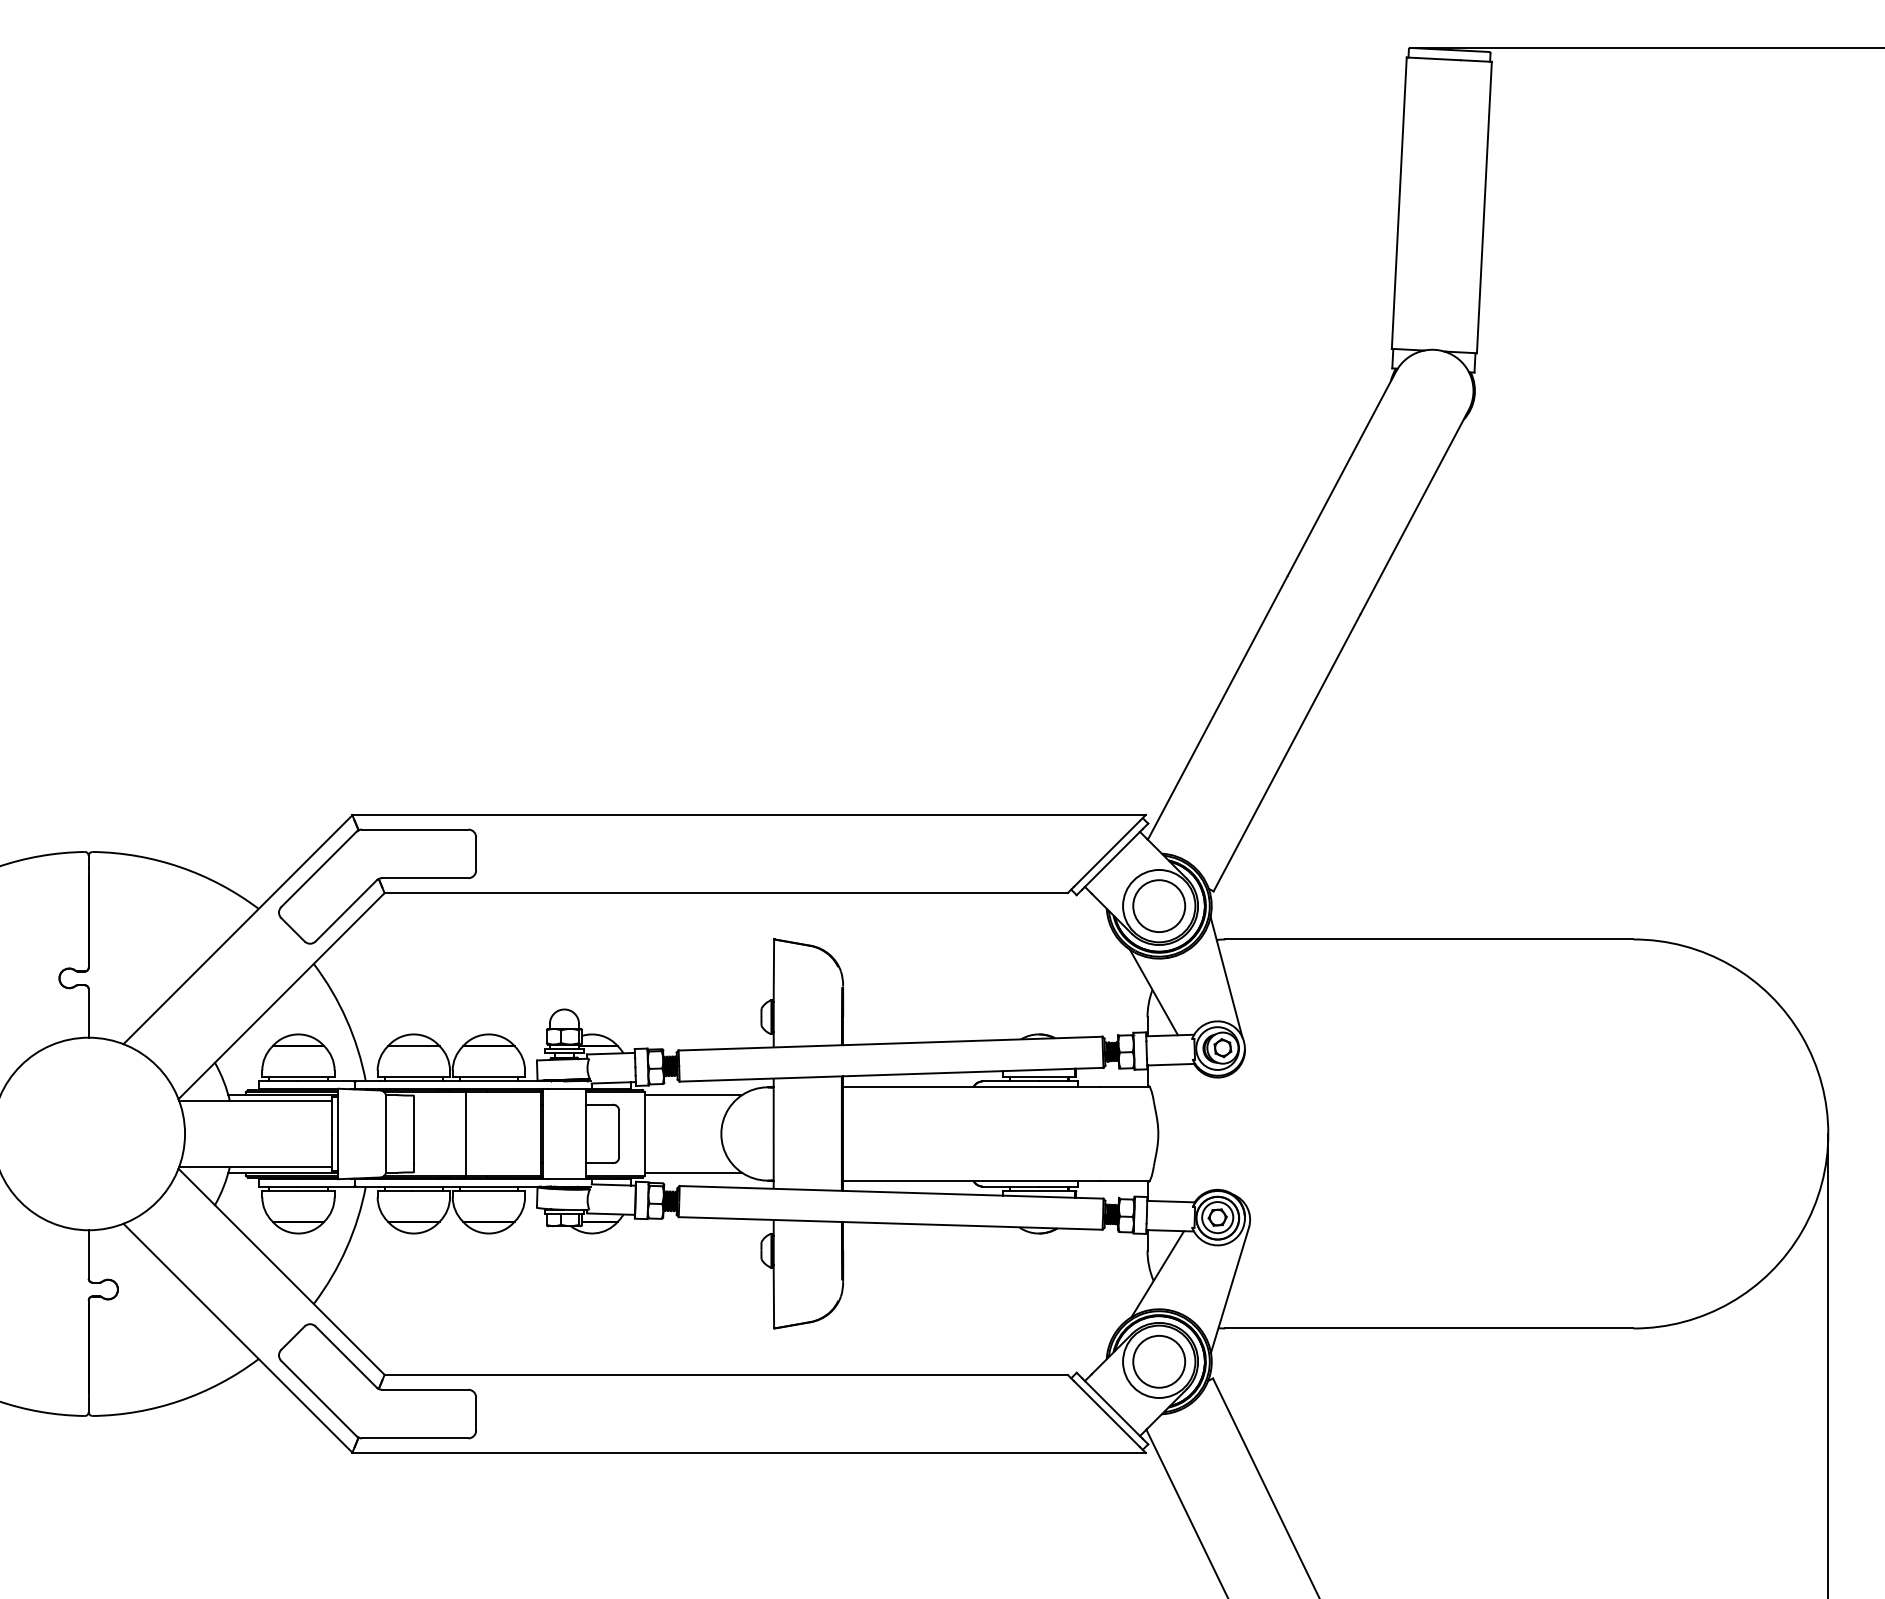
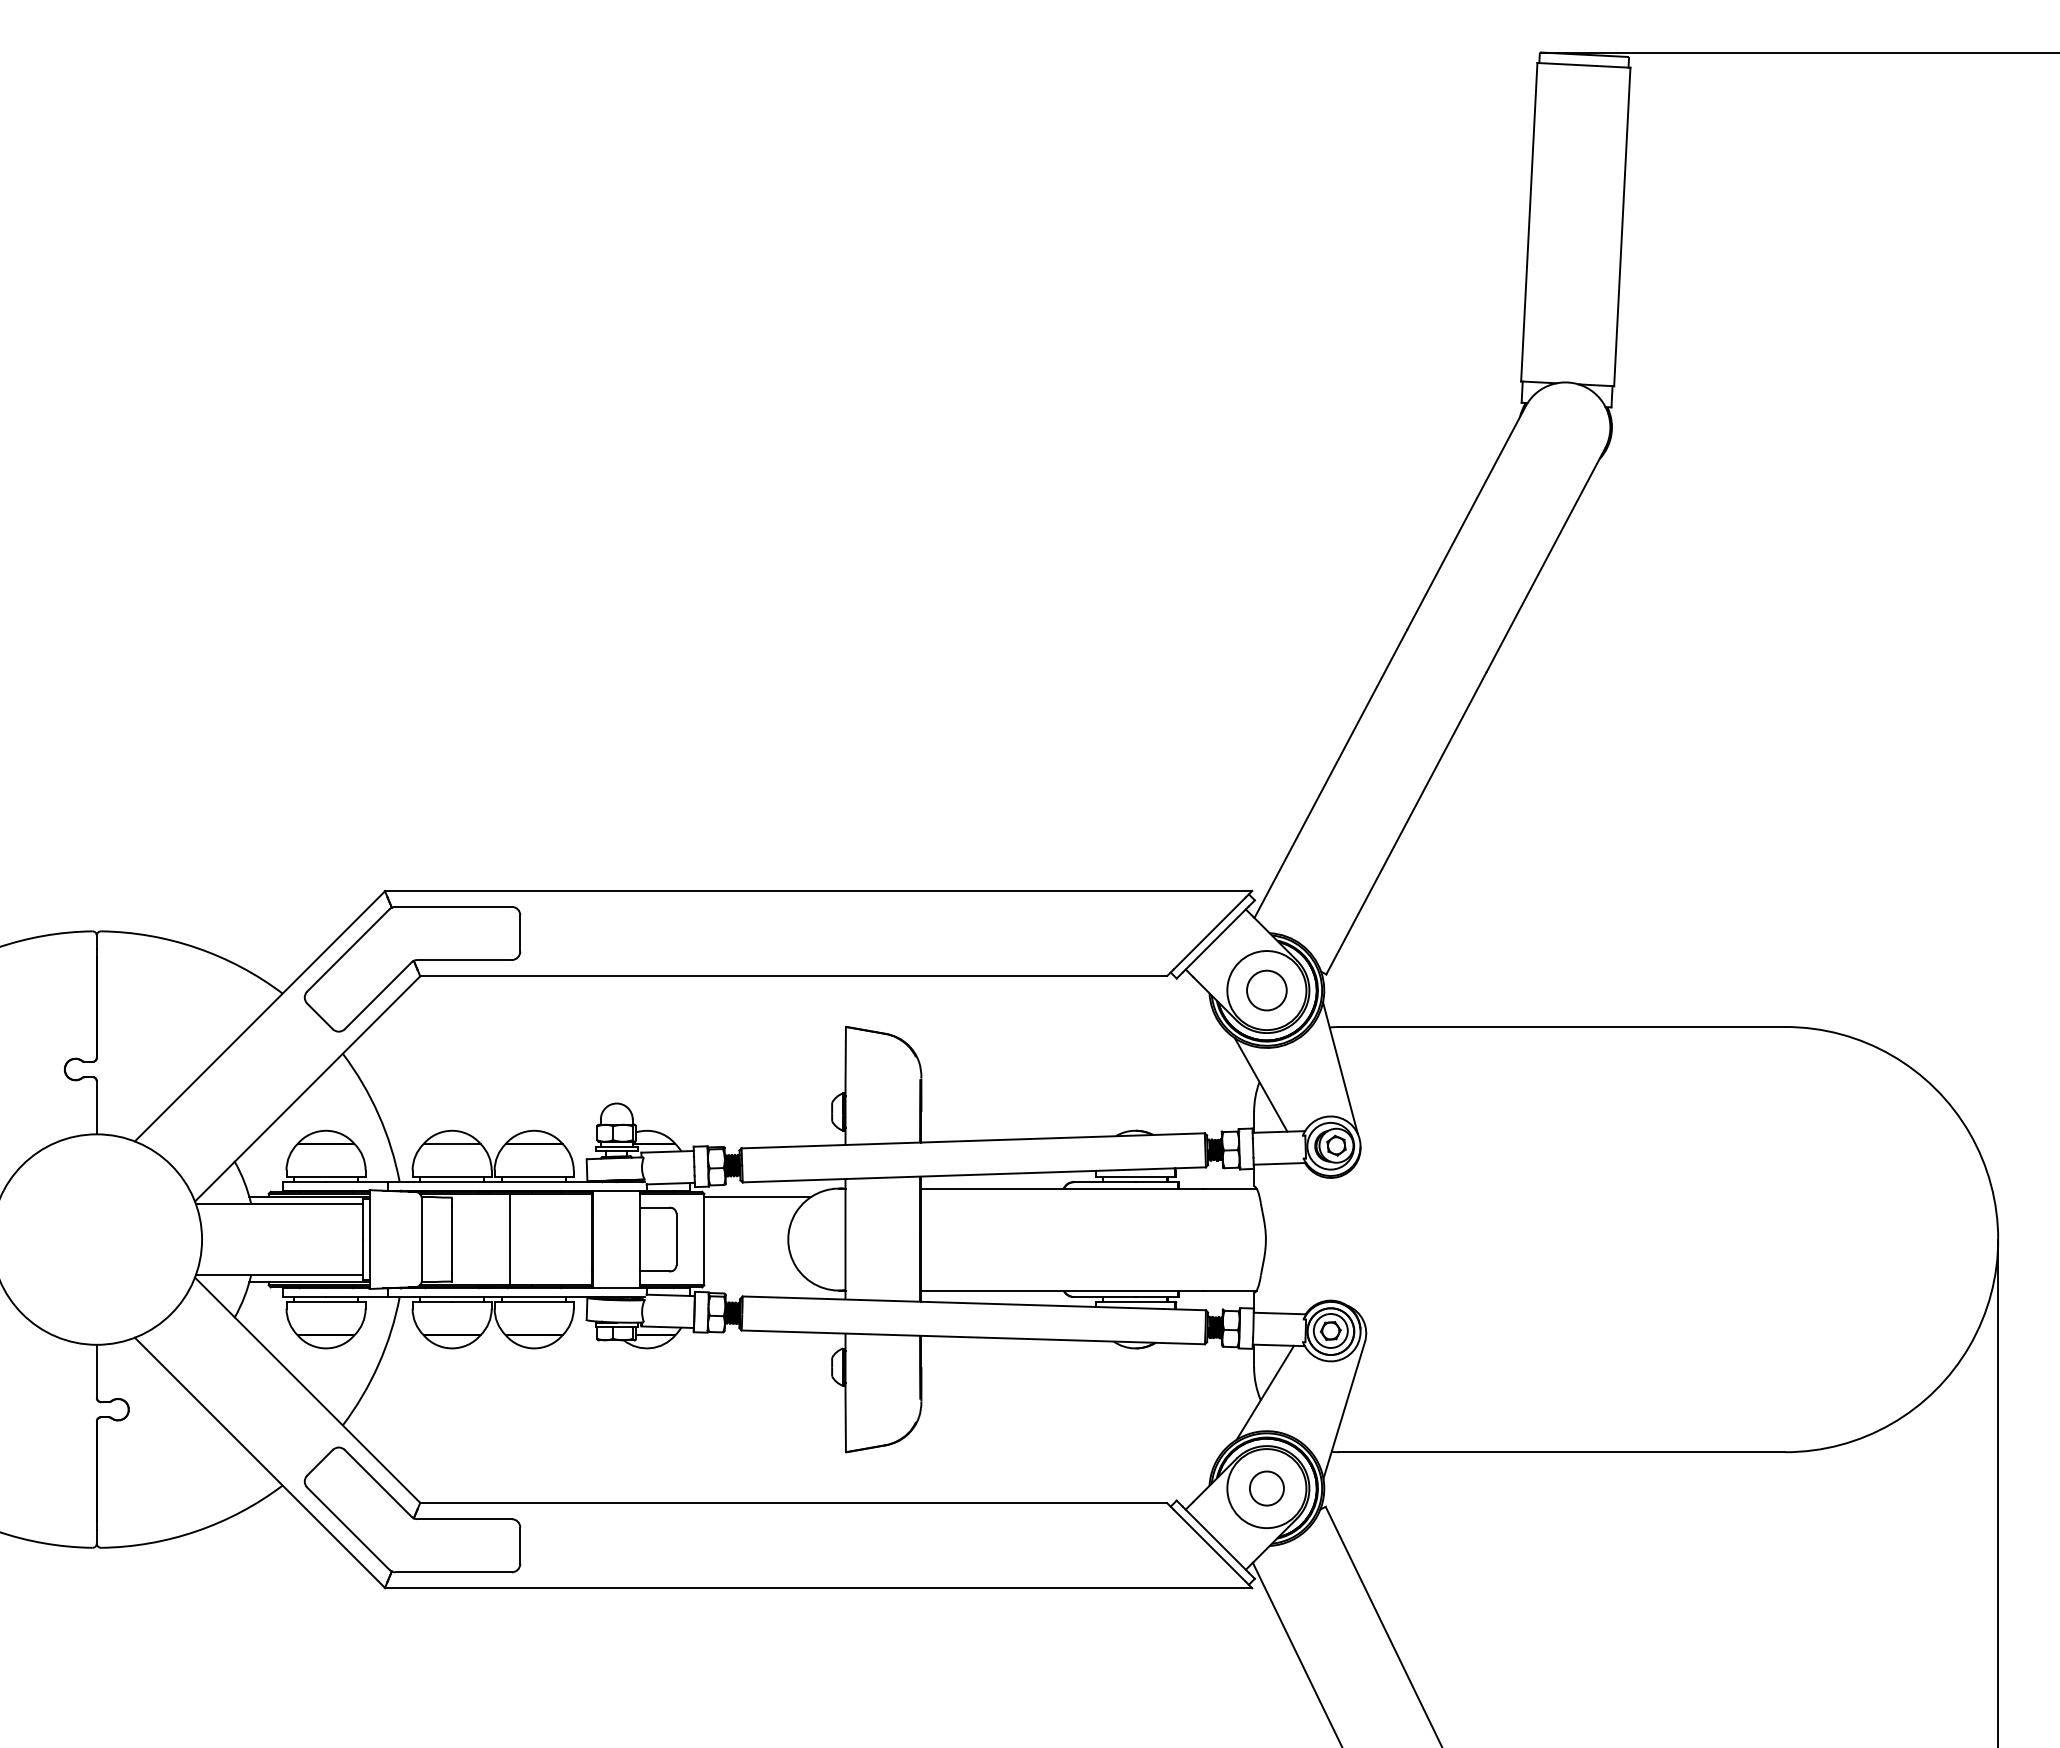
circle: (1158, 906) -> (1266, 990), size x0.7
line: (693, 1173) -> (757, 1282), removed
circle: (1158, 1361) -> (1266, 1488), size x0.6

